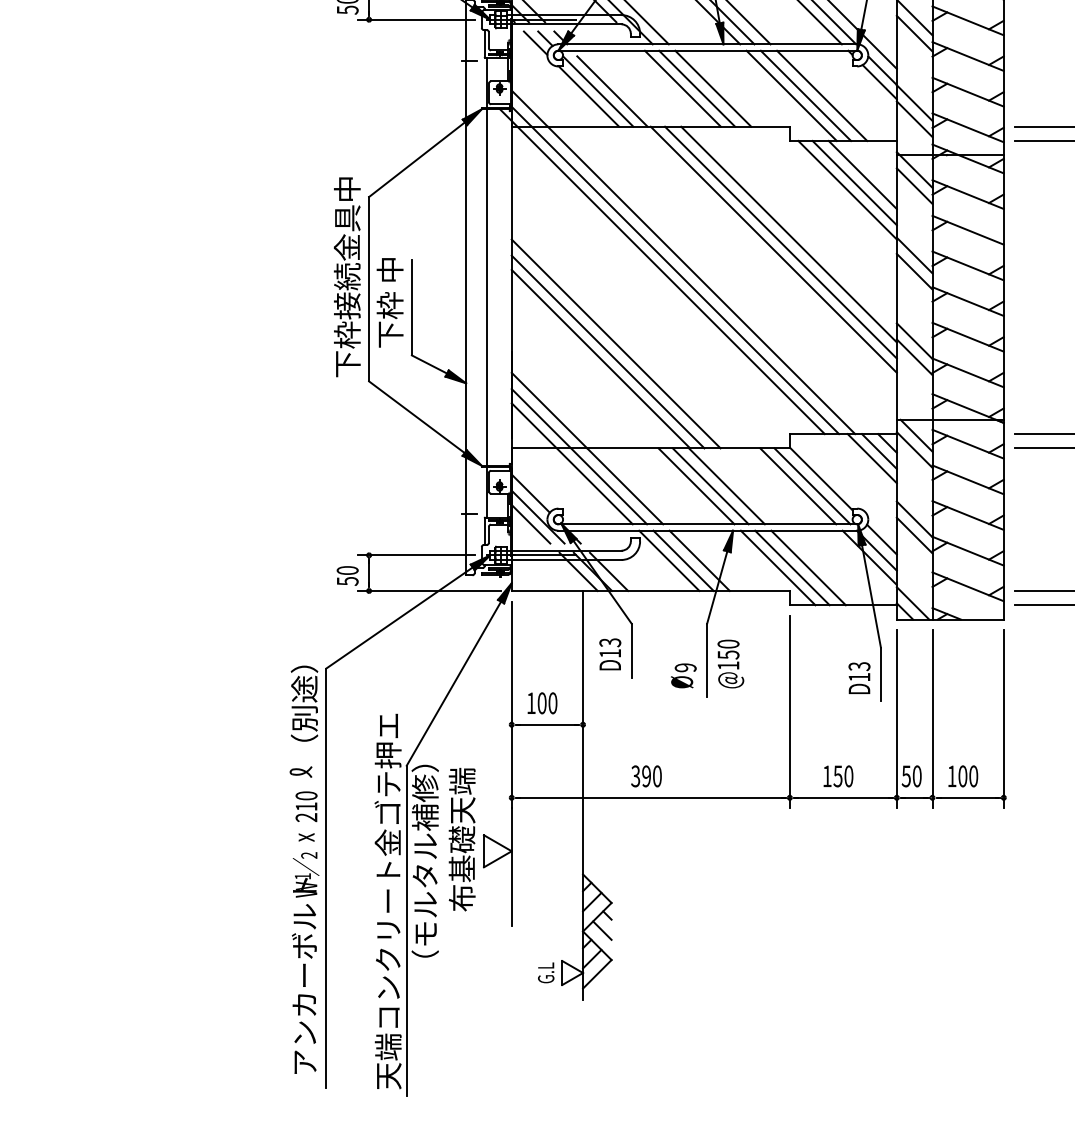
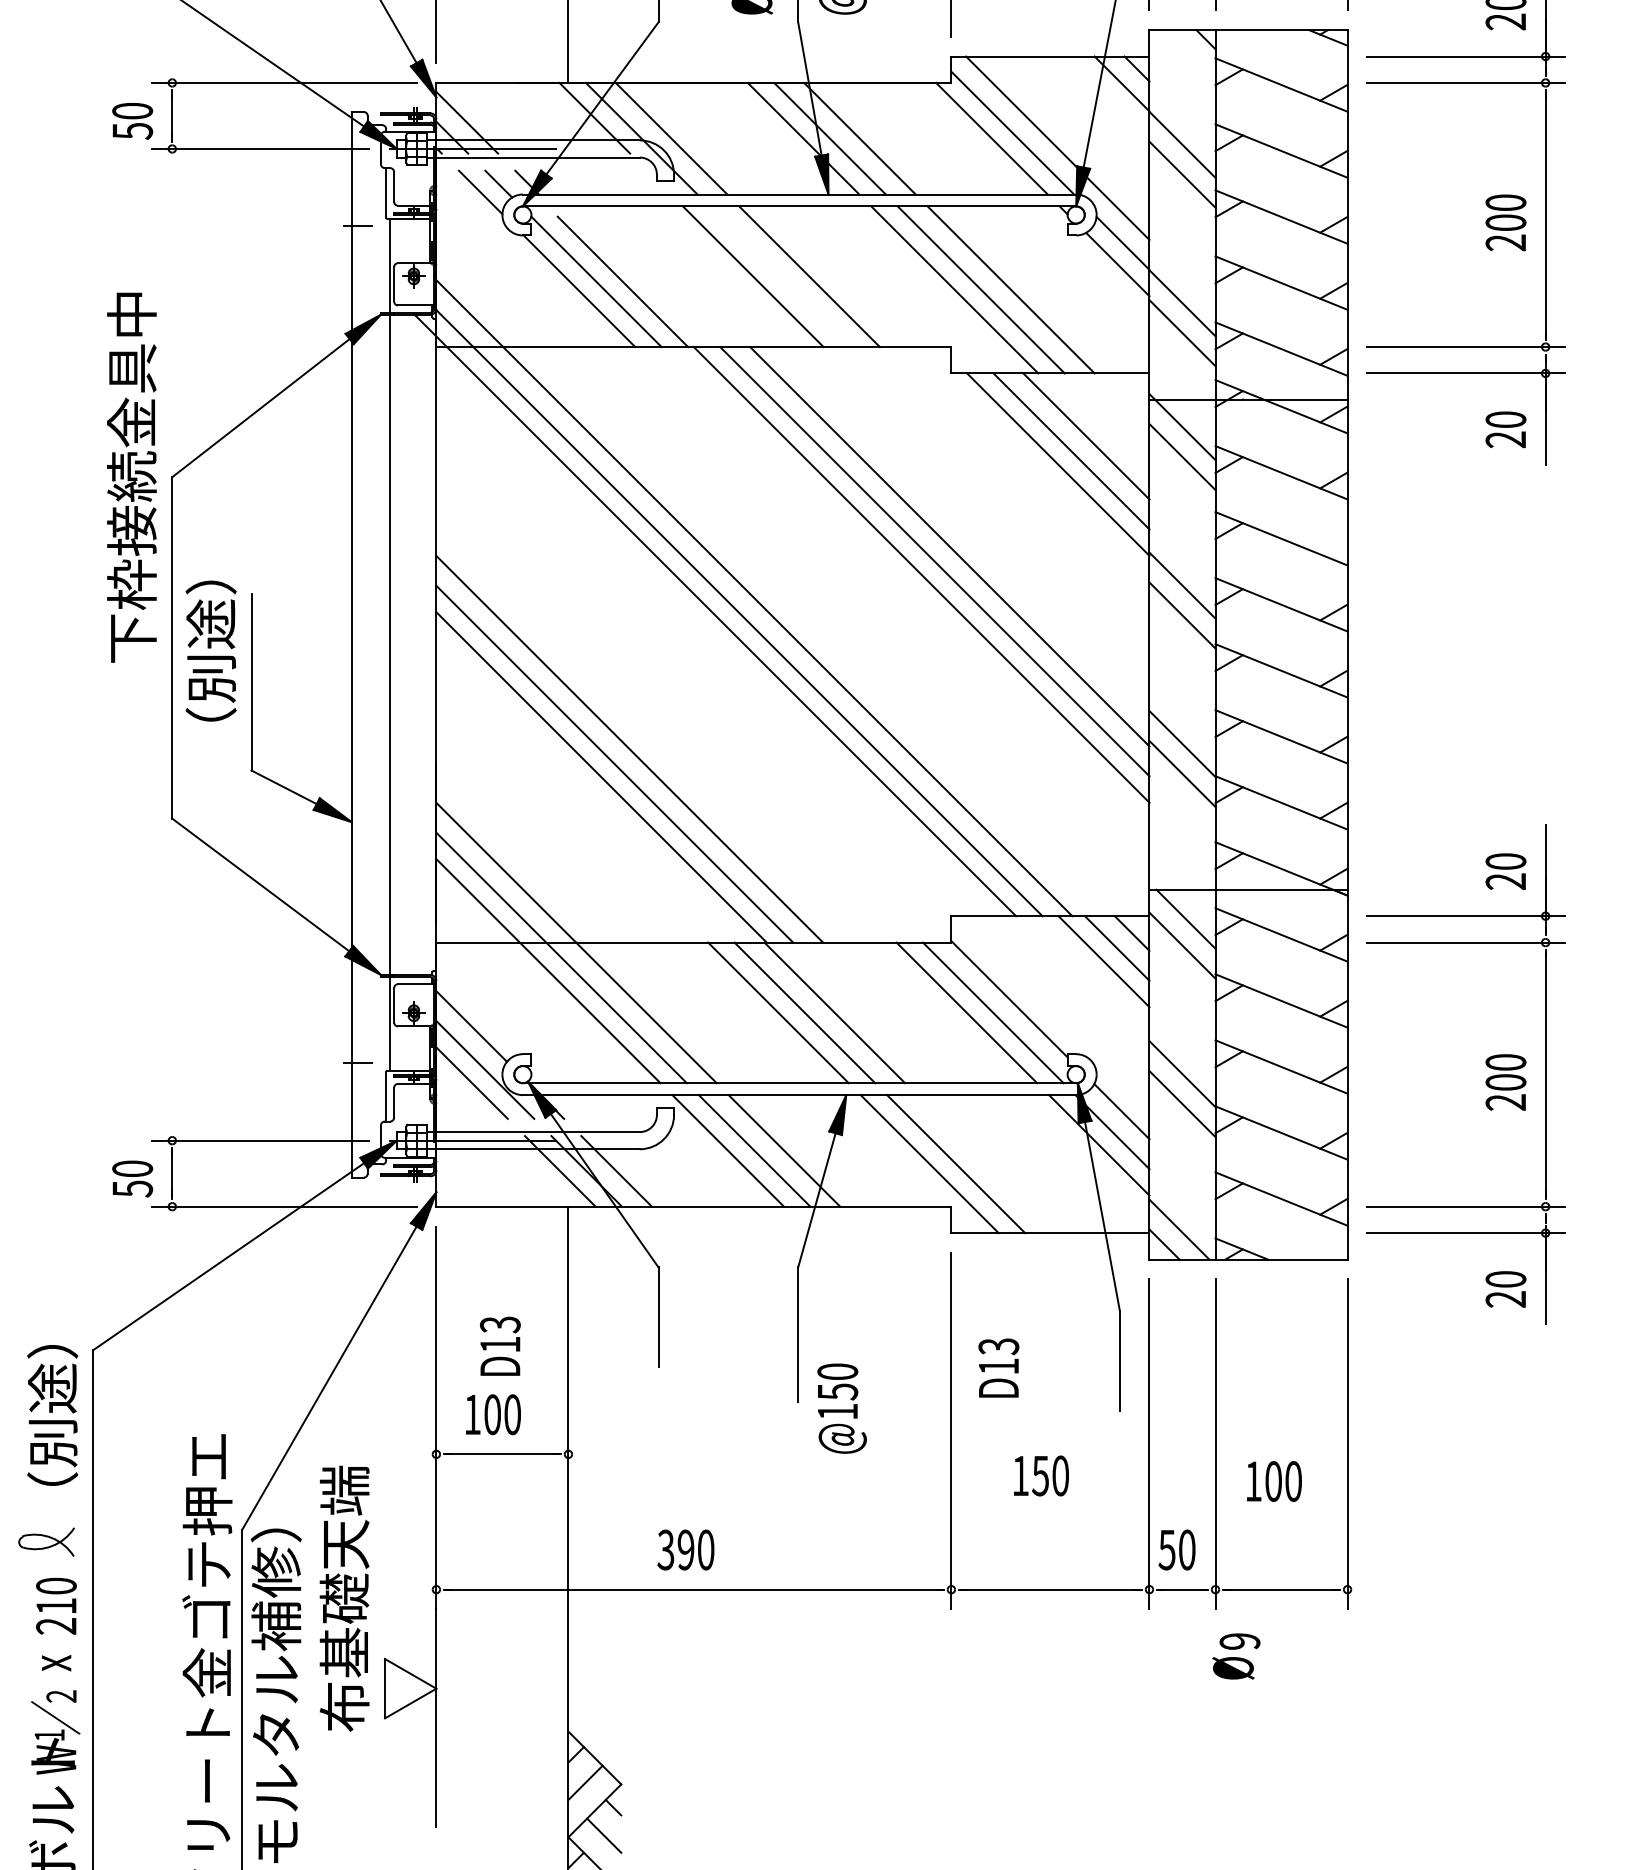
line: (697, 88) -> (780, 276), removed
text: (347, 277) -> (132, 478), moved
text: (389, 299) -> (210, 666), 下枠 中 -> （別途）
line: (808, 567) -> (985, 1163), removed
text: (610, 654) -> (500, 1346), moved
text: (730, 663) -> (841, 1407), moved
text: (683, 675) -> (1235, 1655), moved
text: (859, 677) -> (998, 1366), moved
part: (300, 771) -> (45, 1540), size x1.4
text: (838, 776) -> (1041, 1476), moved
text: (963, 776) -> (1274, 1481), moved
text: (461, 839) -> (343, 1598), moved

